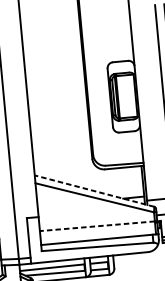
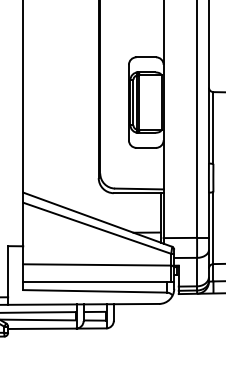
line: (94, 190) -> (97, 219), dashed -> solid
line: (97, 225) -> (97, 264), dashed -> solid

